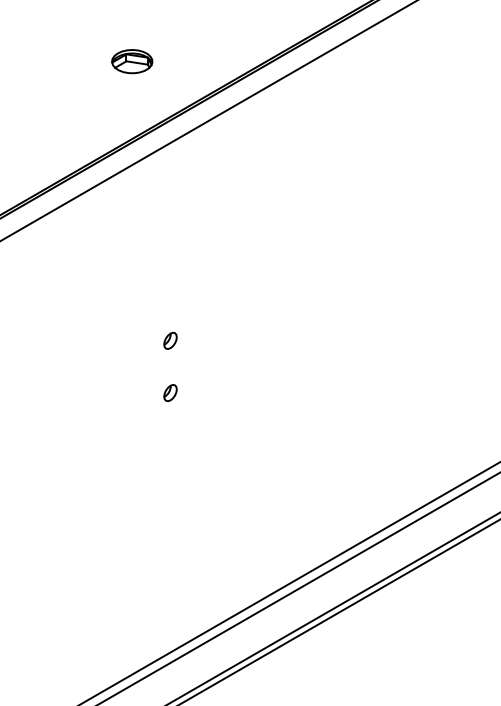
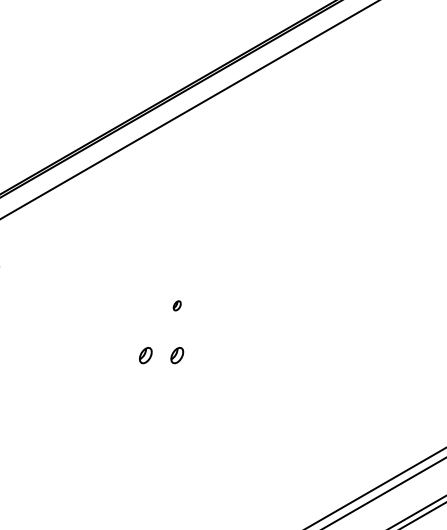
part: (132, 61) -> (141, 39), removed
part: (170, 340) -> (177, 305), size x0.6
part: (137, 392) -> (145, 355), added

